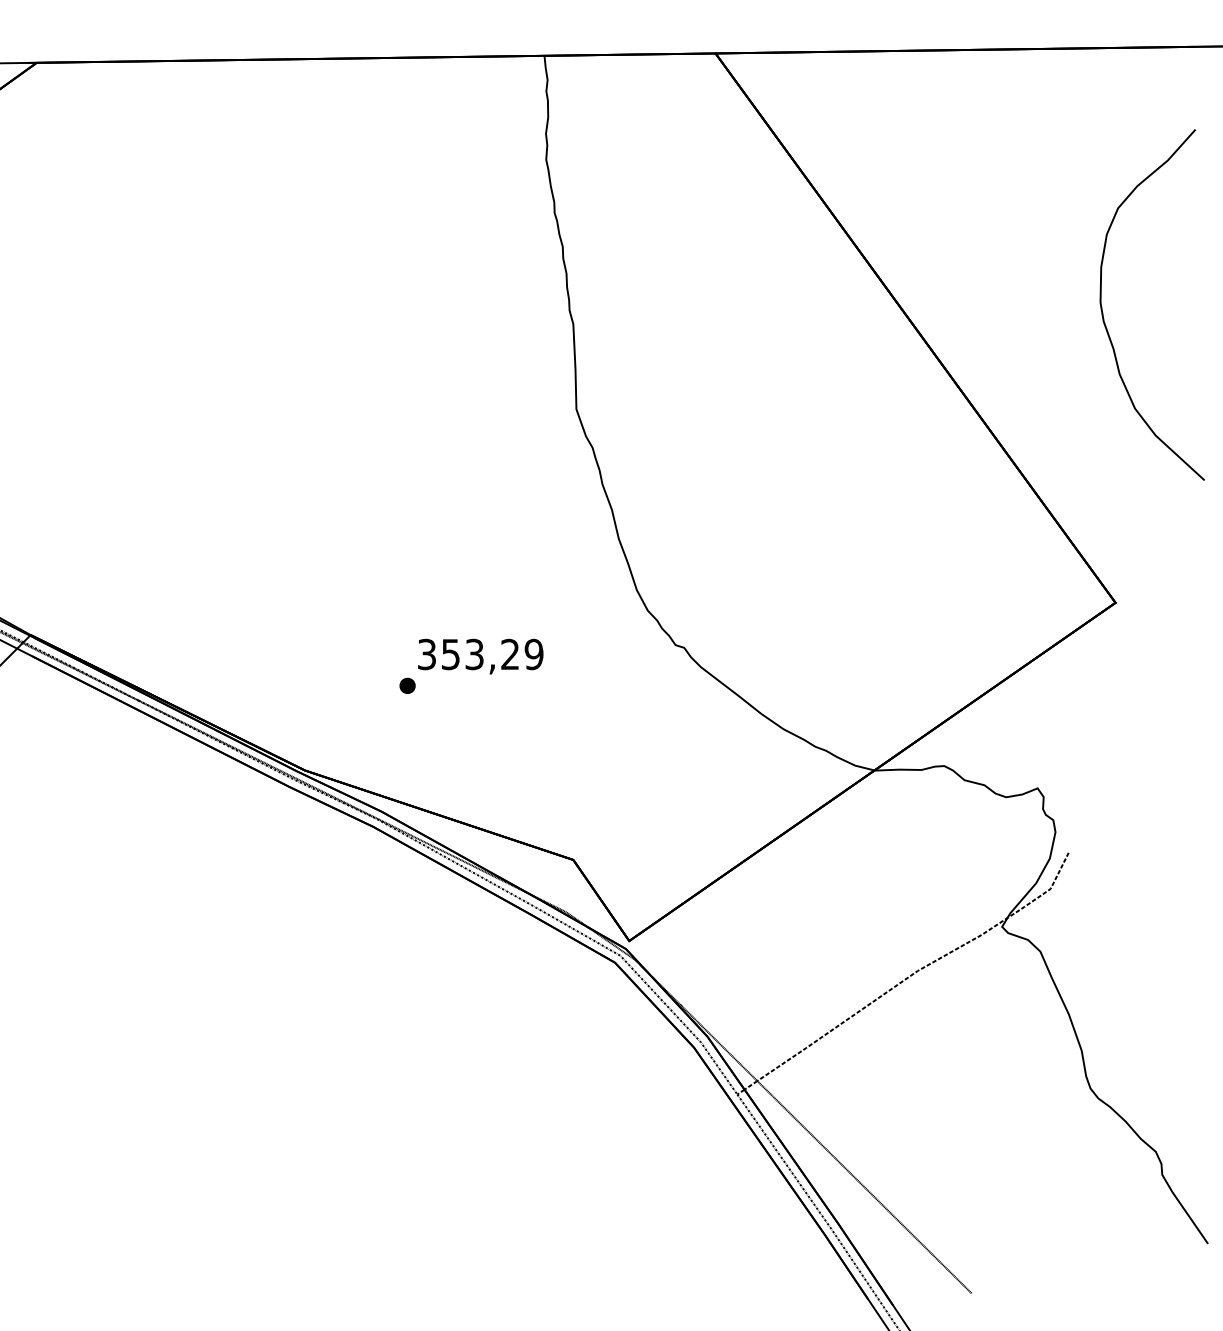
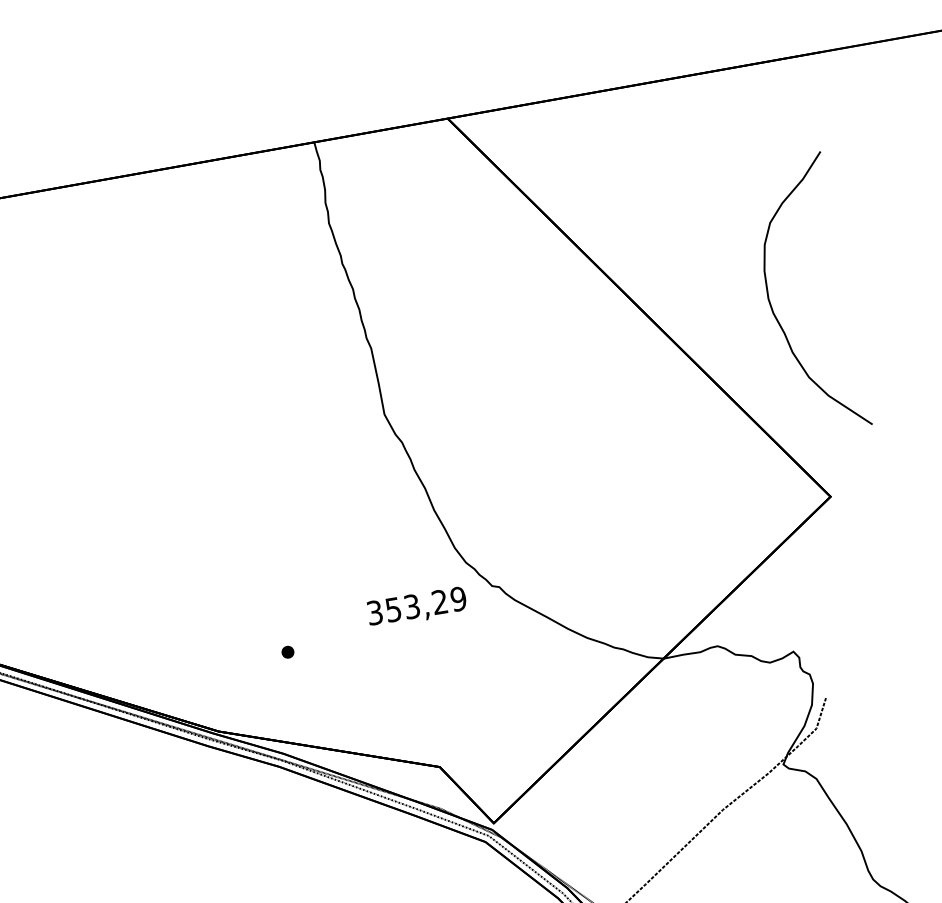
curve: (1103, 312) -> (772, 306), moved
text: (480, 656) -> (416, 607), moved

